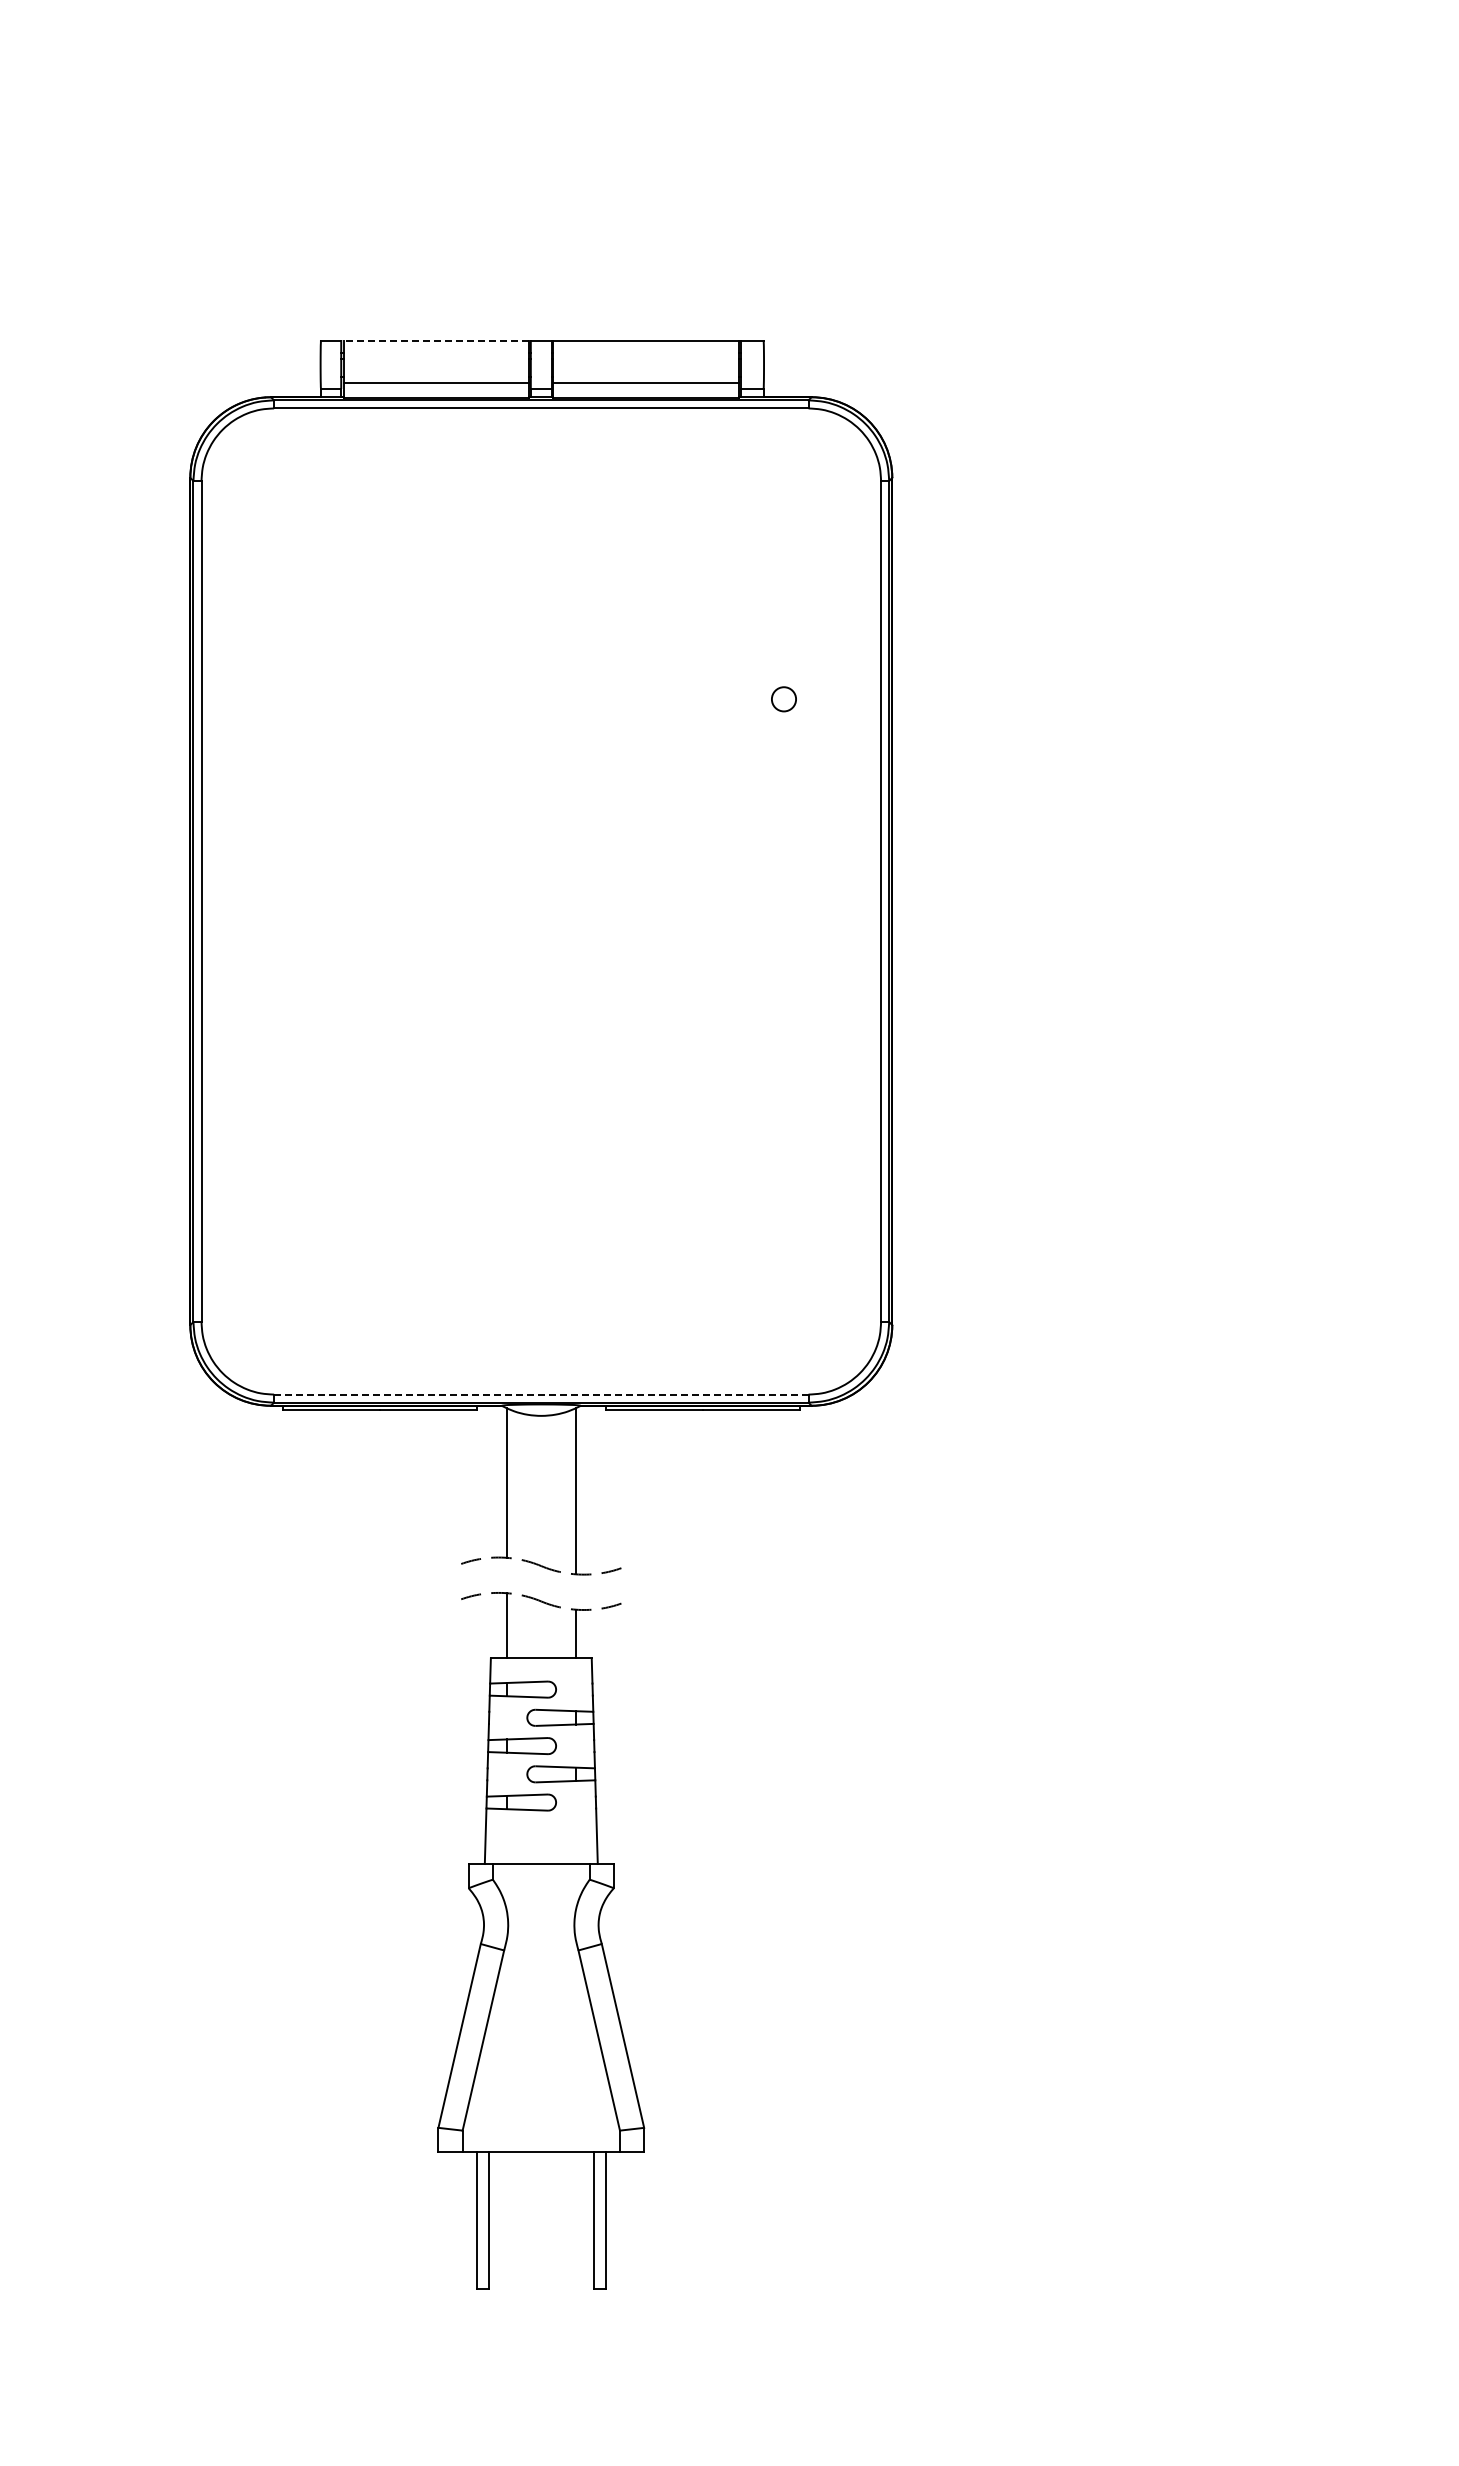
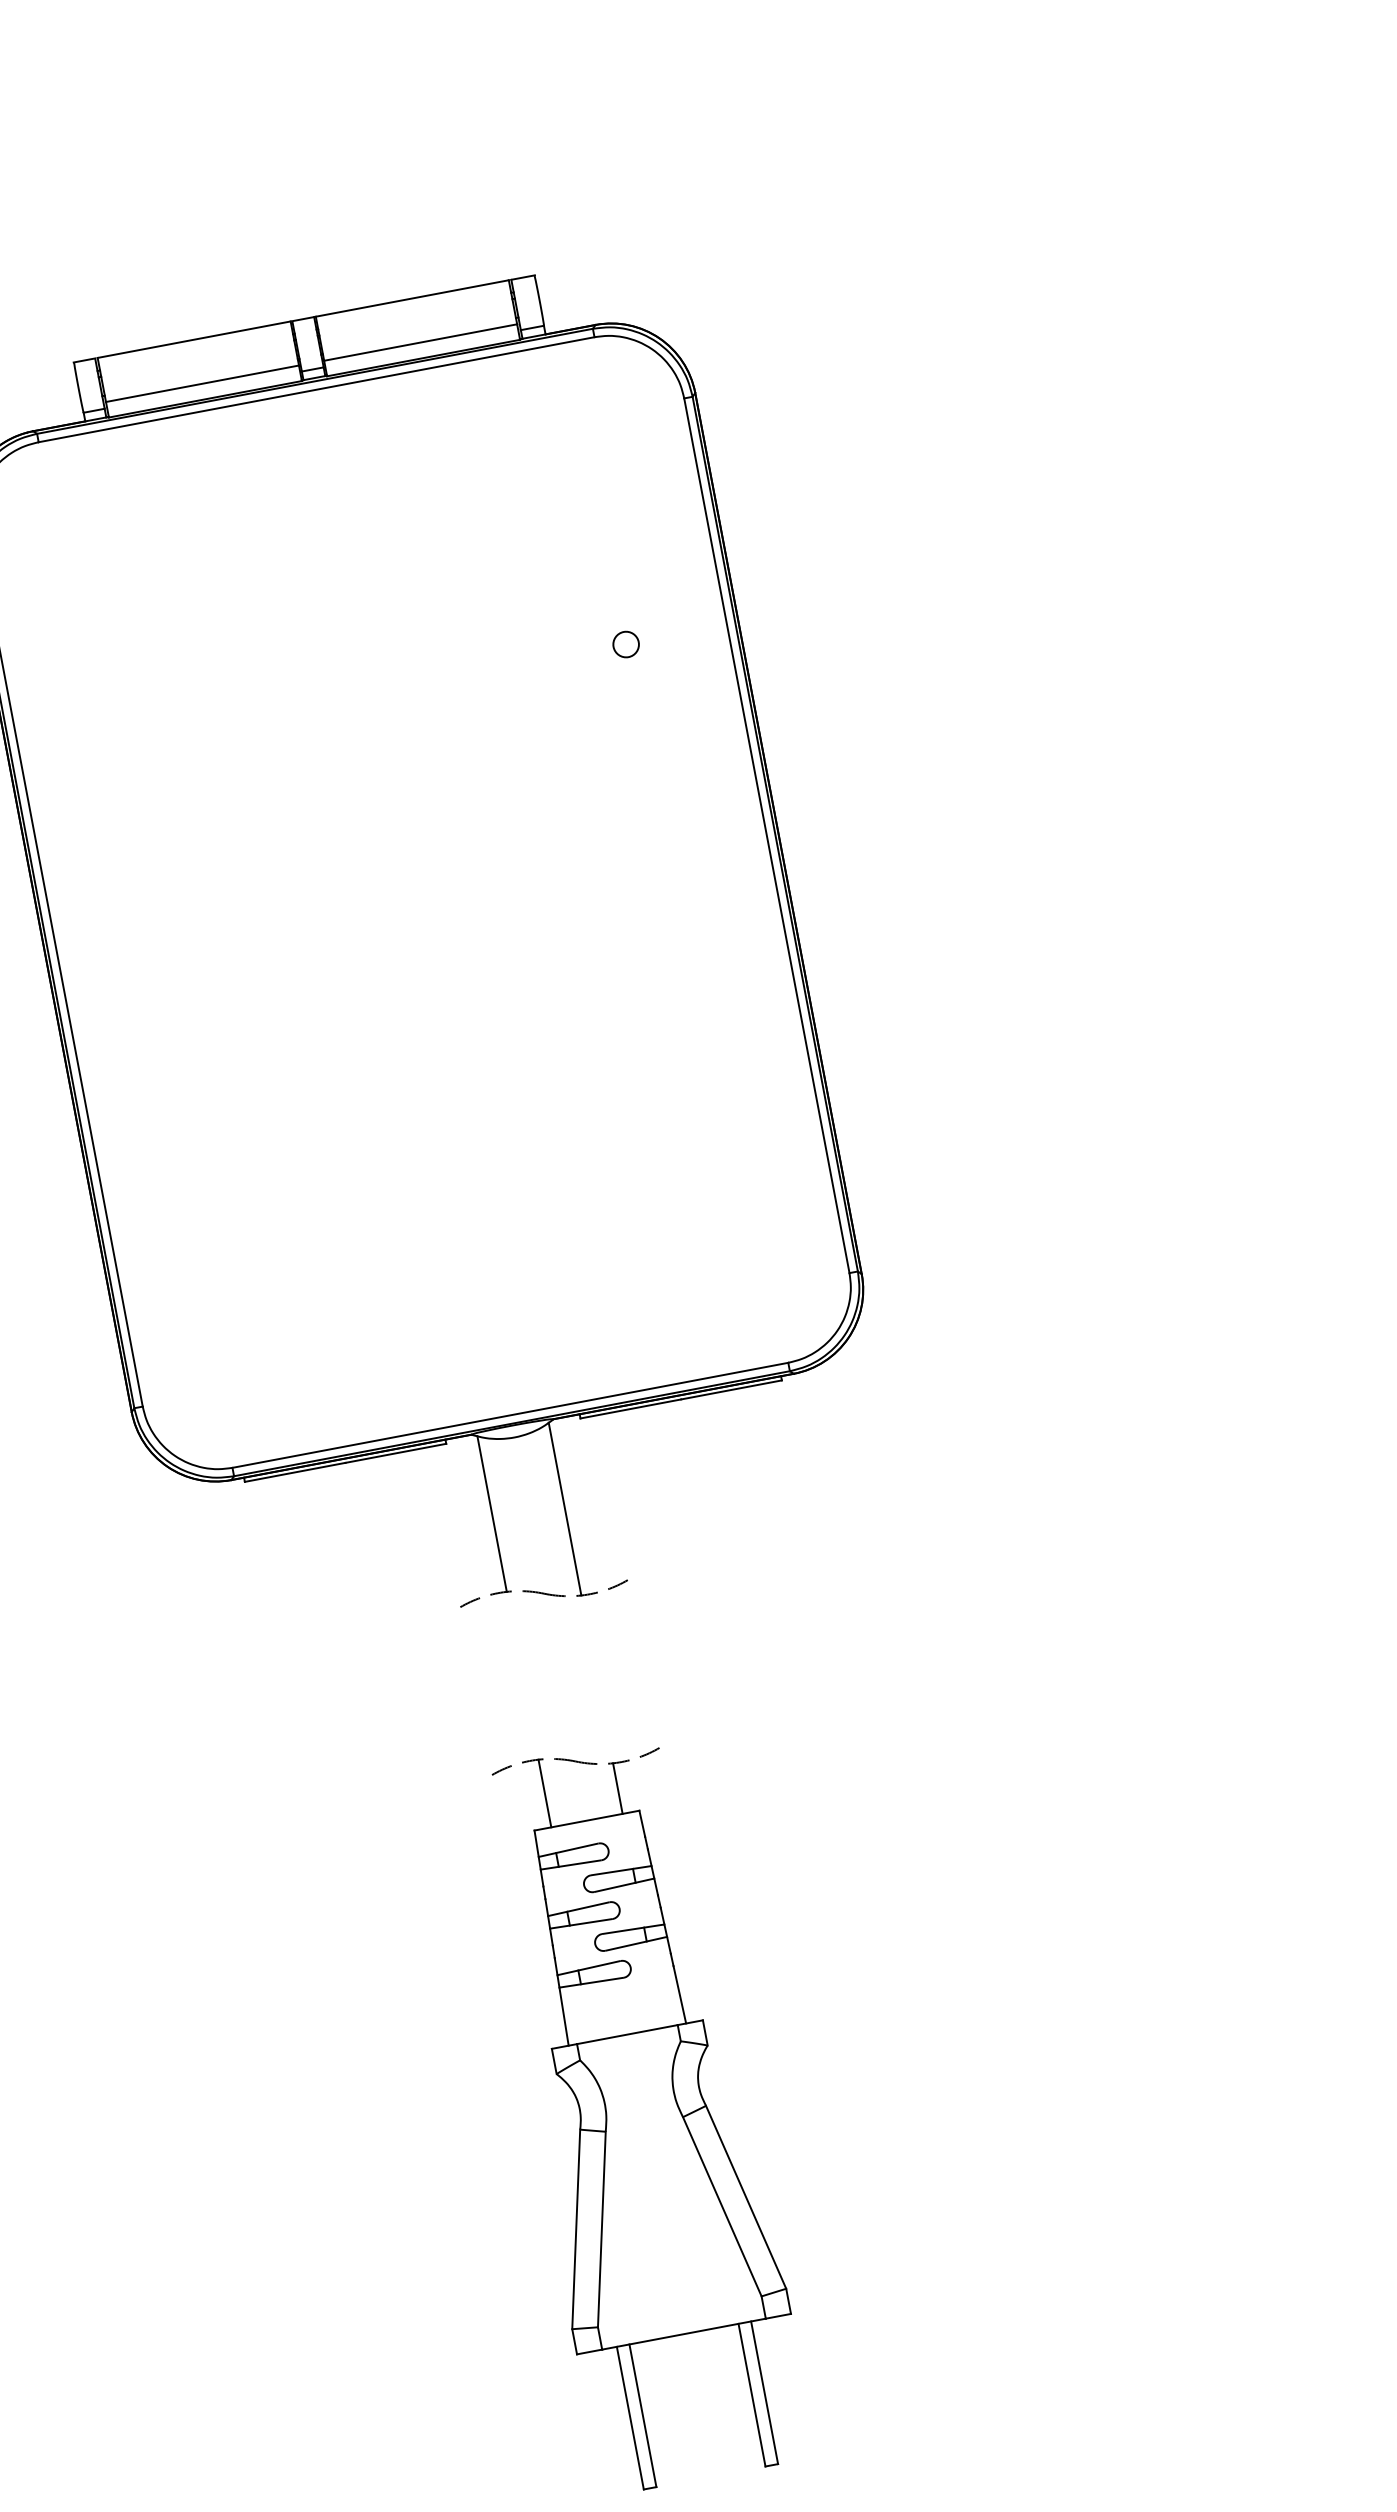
line: (436, 340) -> (194, 339), dashed -> solid
line: (541, 1394) -> (510, 1415), dashed -> solid
part: (541, 1940) -> (642, 2114), moved

